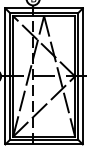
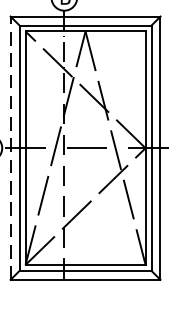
line: (5, 76) -> (10, 148), solid -> dashed

